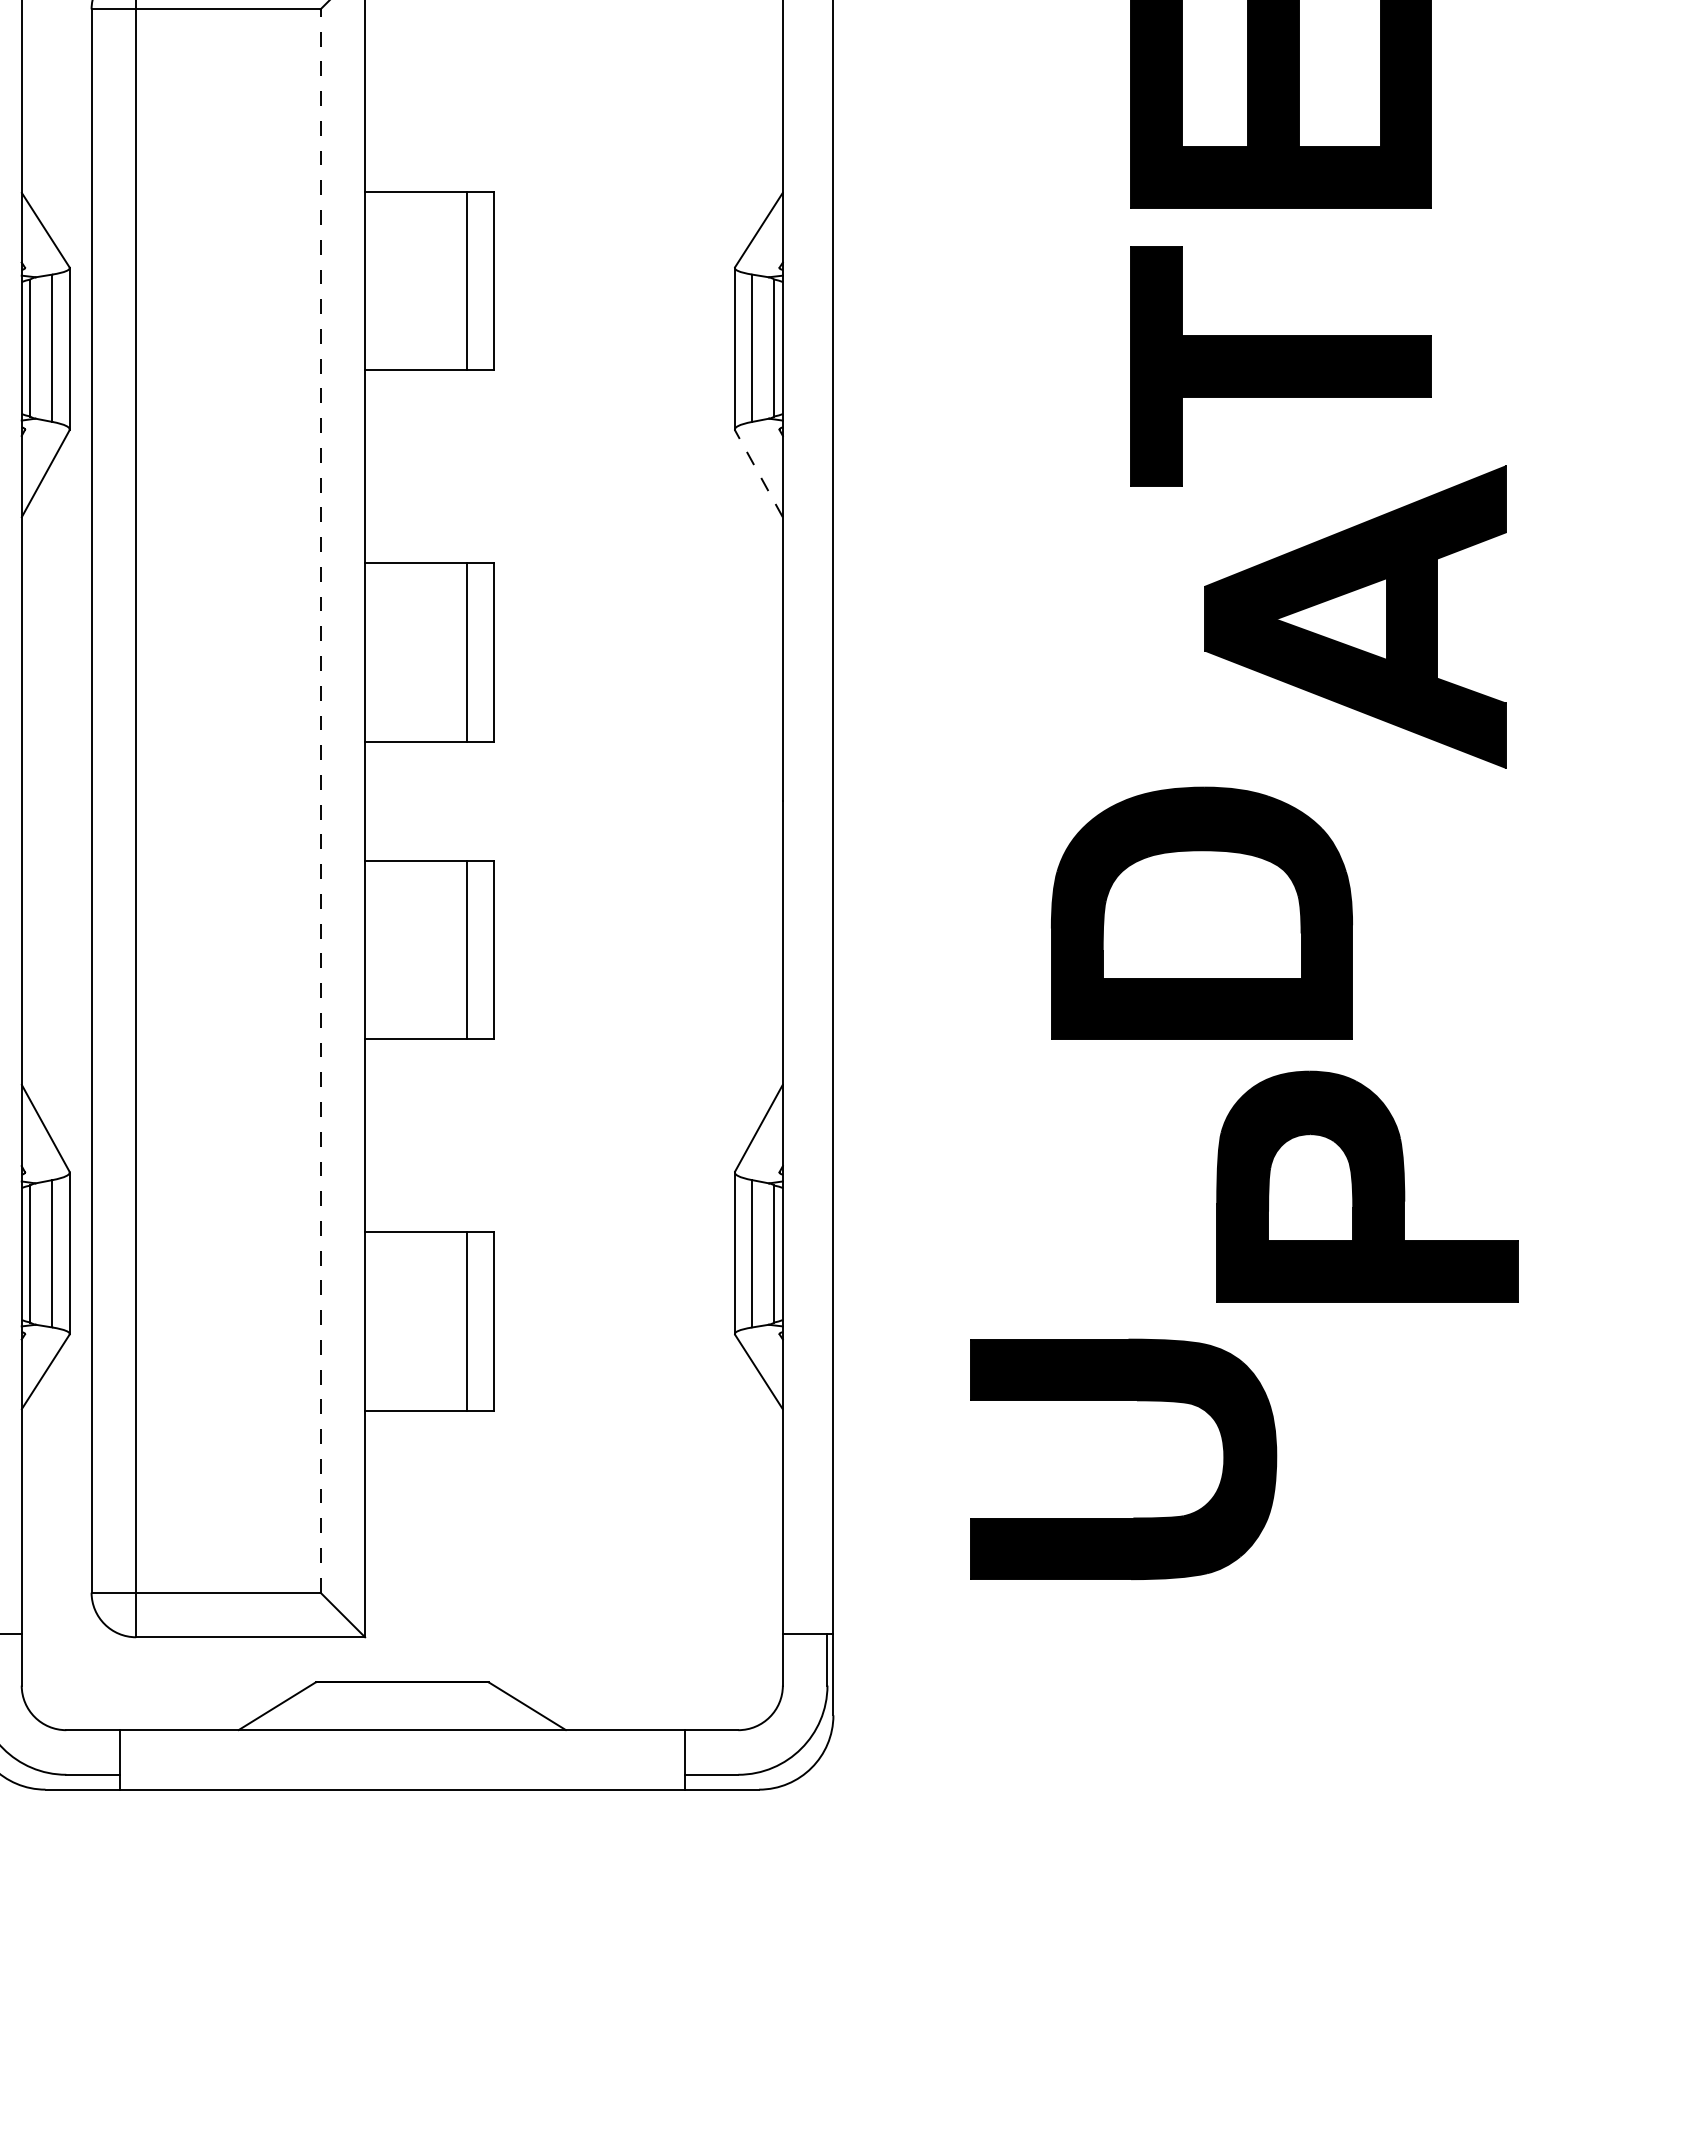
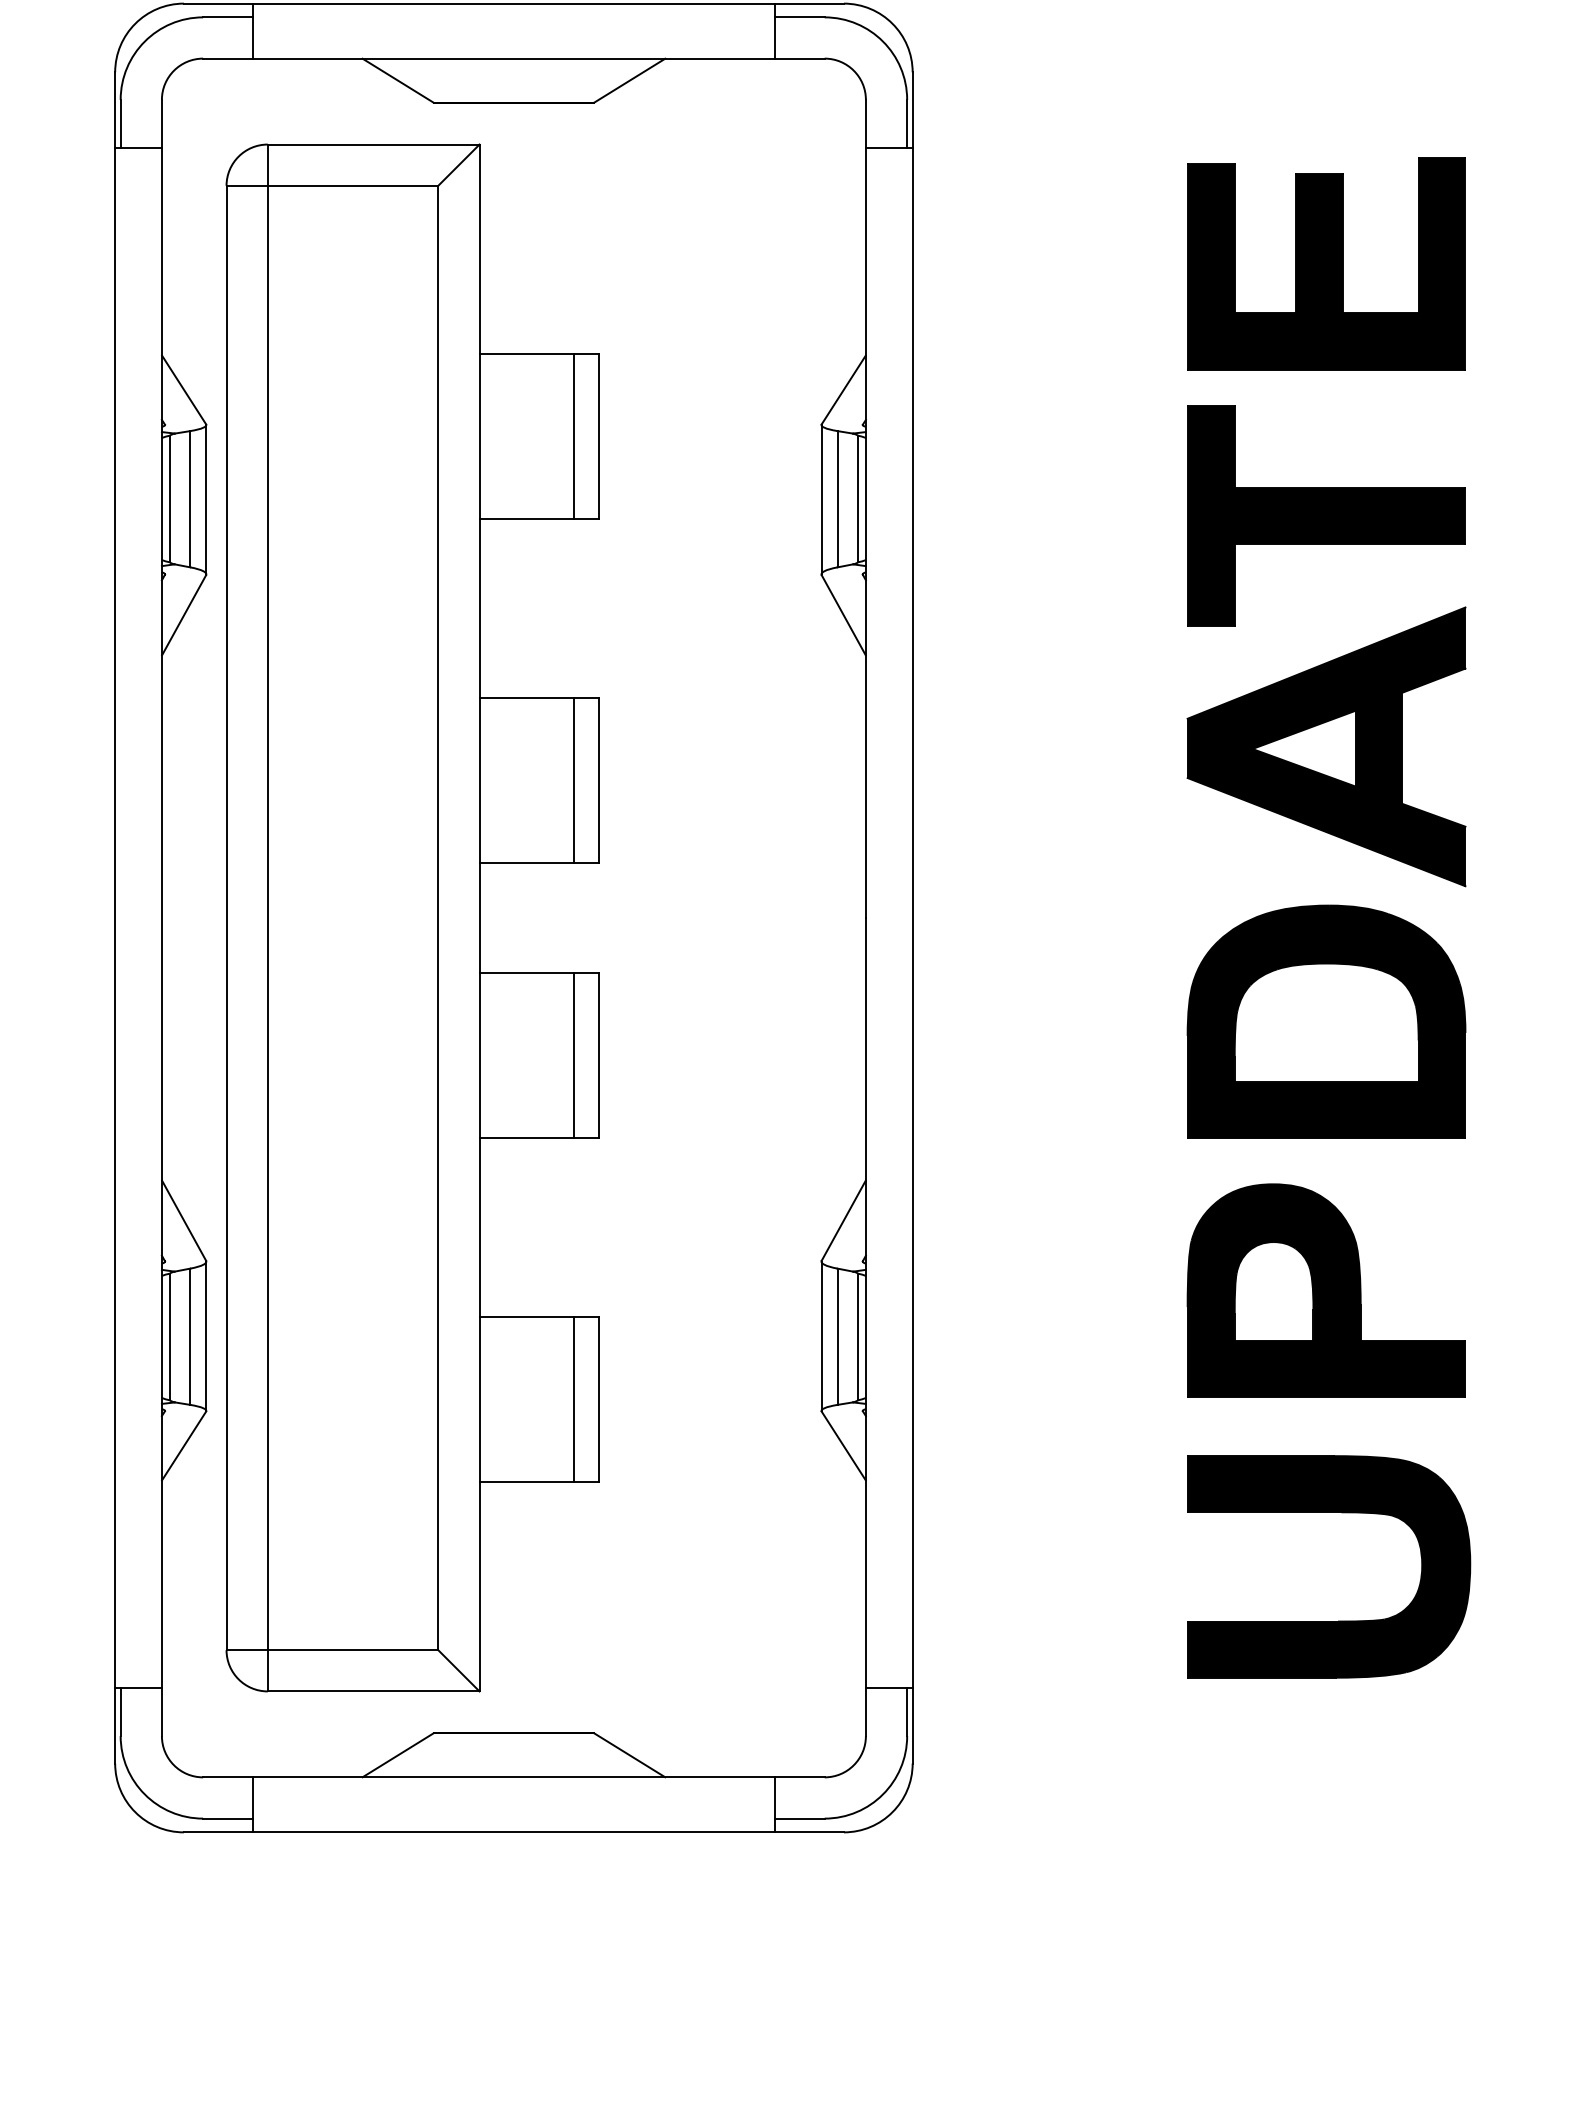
line: (758, 473) -> (843, 615), dashed -> solid
part: (1355, 616) -> (1326, 746), moved
line: (320, 800) -> (438, 917), dashed -> solid
part: (1201, 912) -> (1326, 1021), moved
part: (1366, 1186) -> (1325, 1290), moved
part: (1124, 1400) -> (1329, 1512), moved

